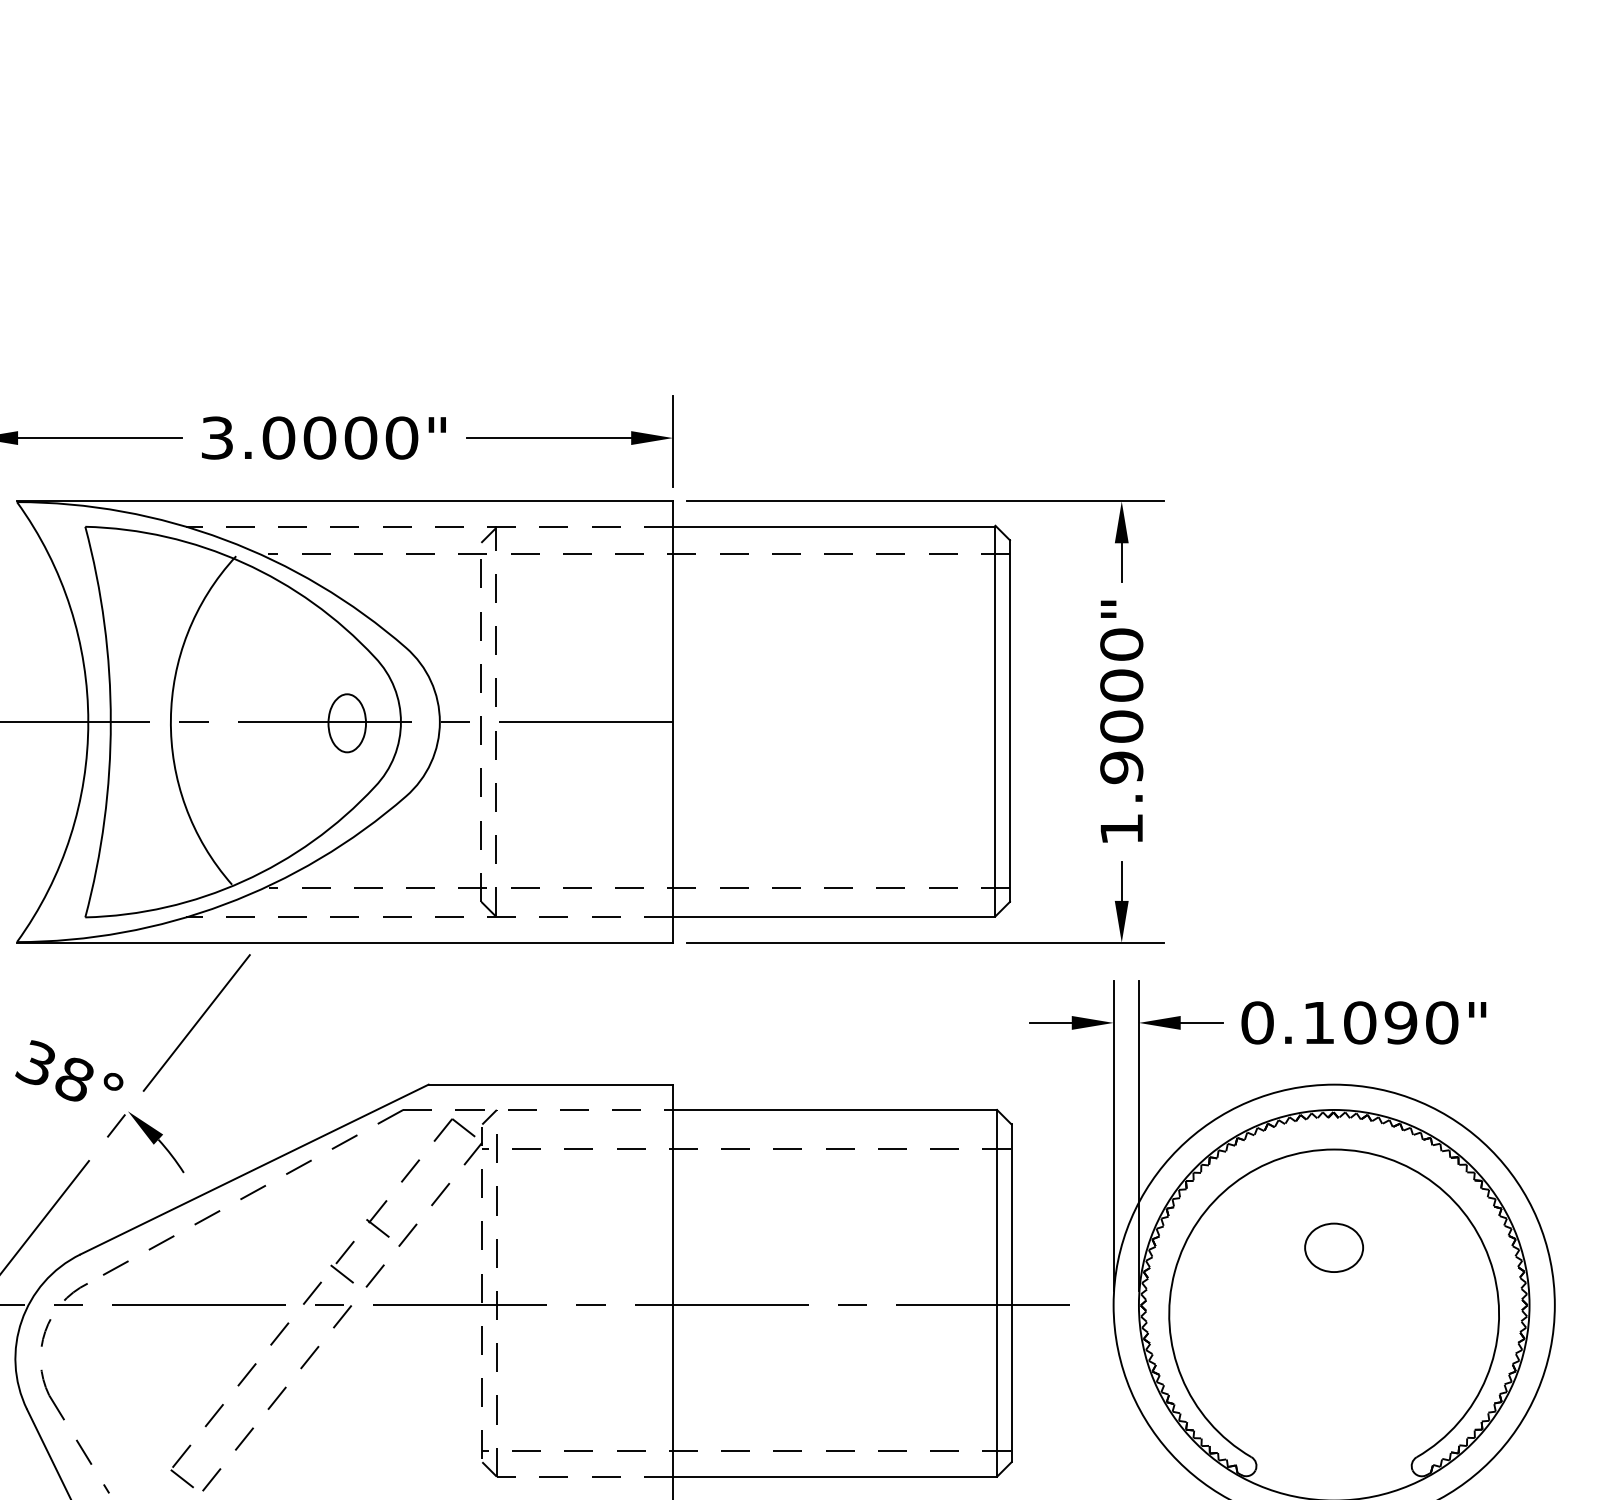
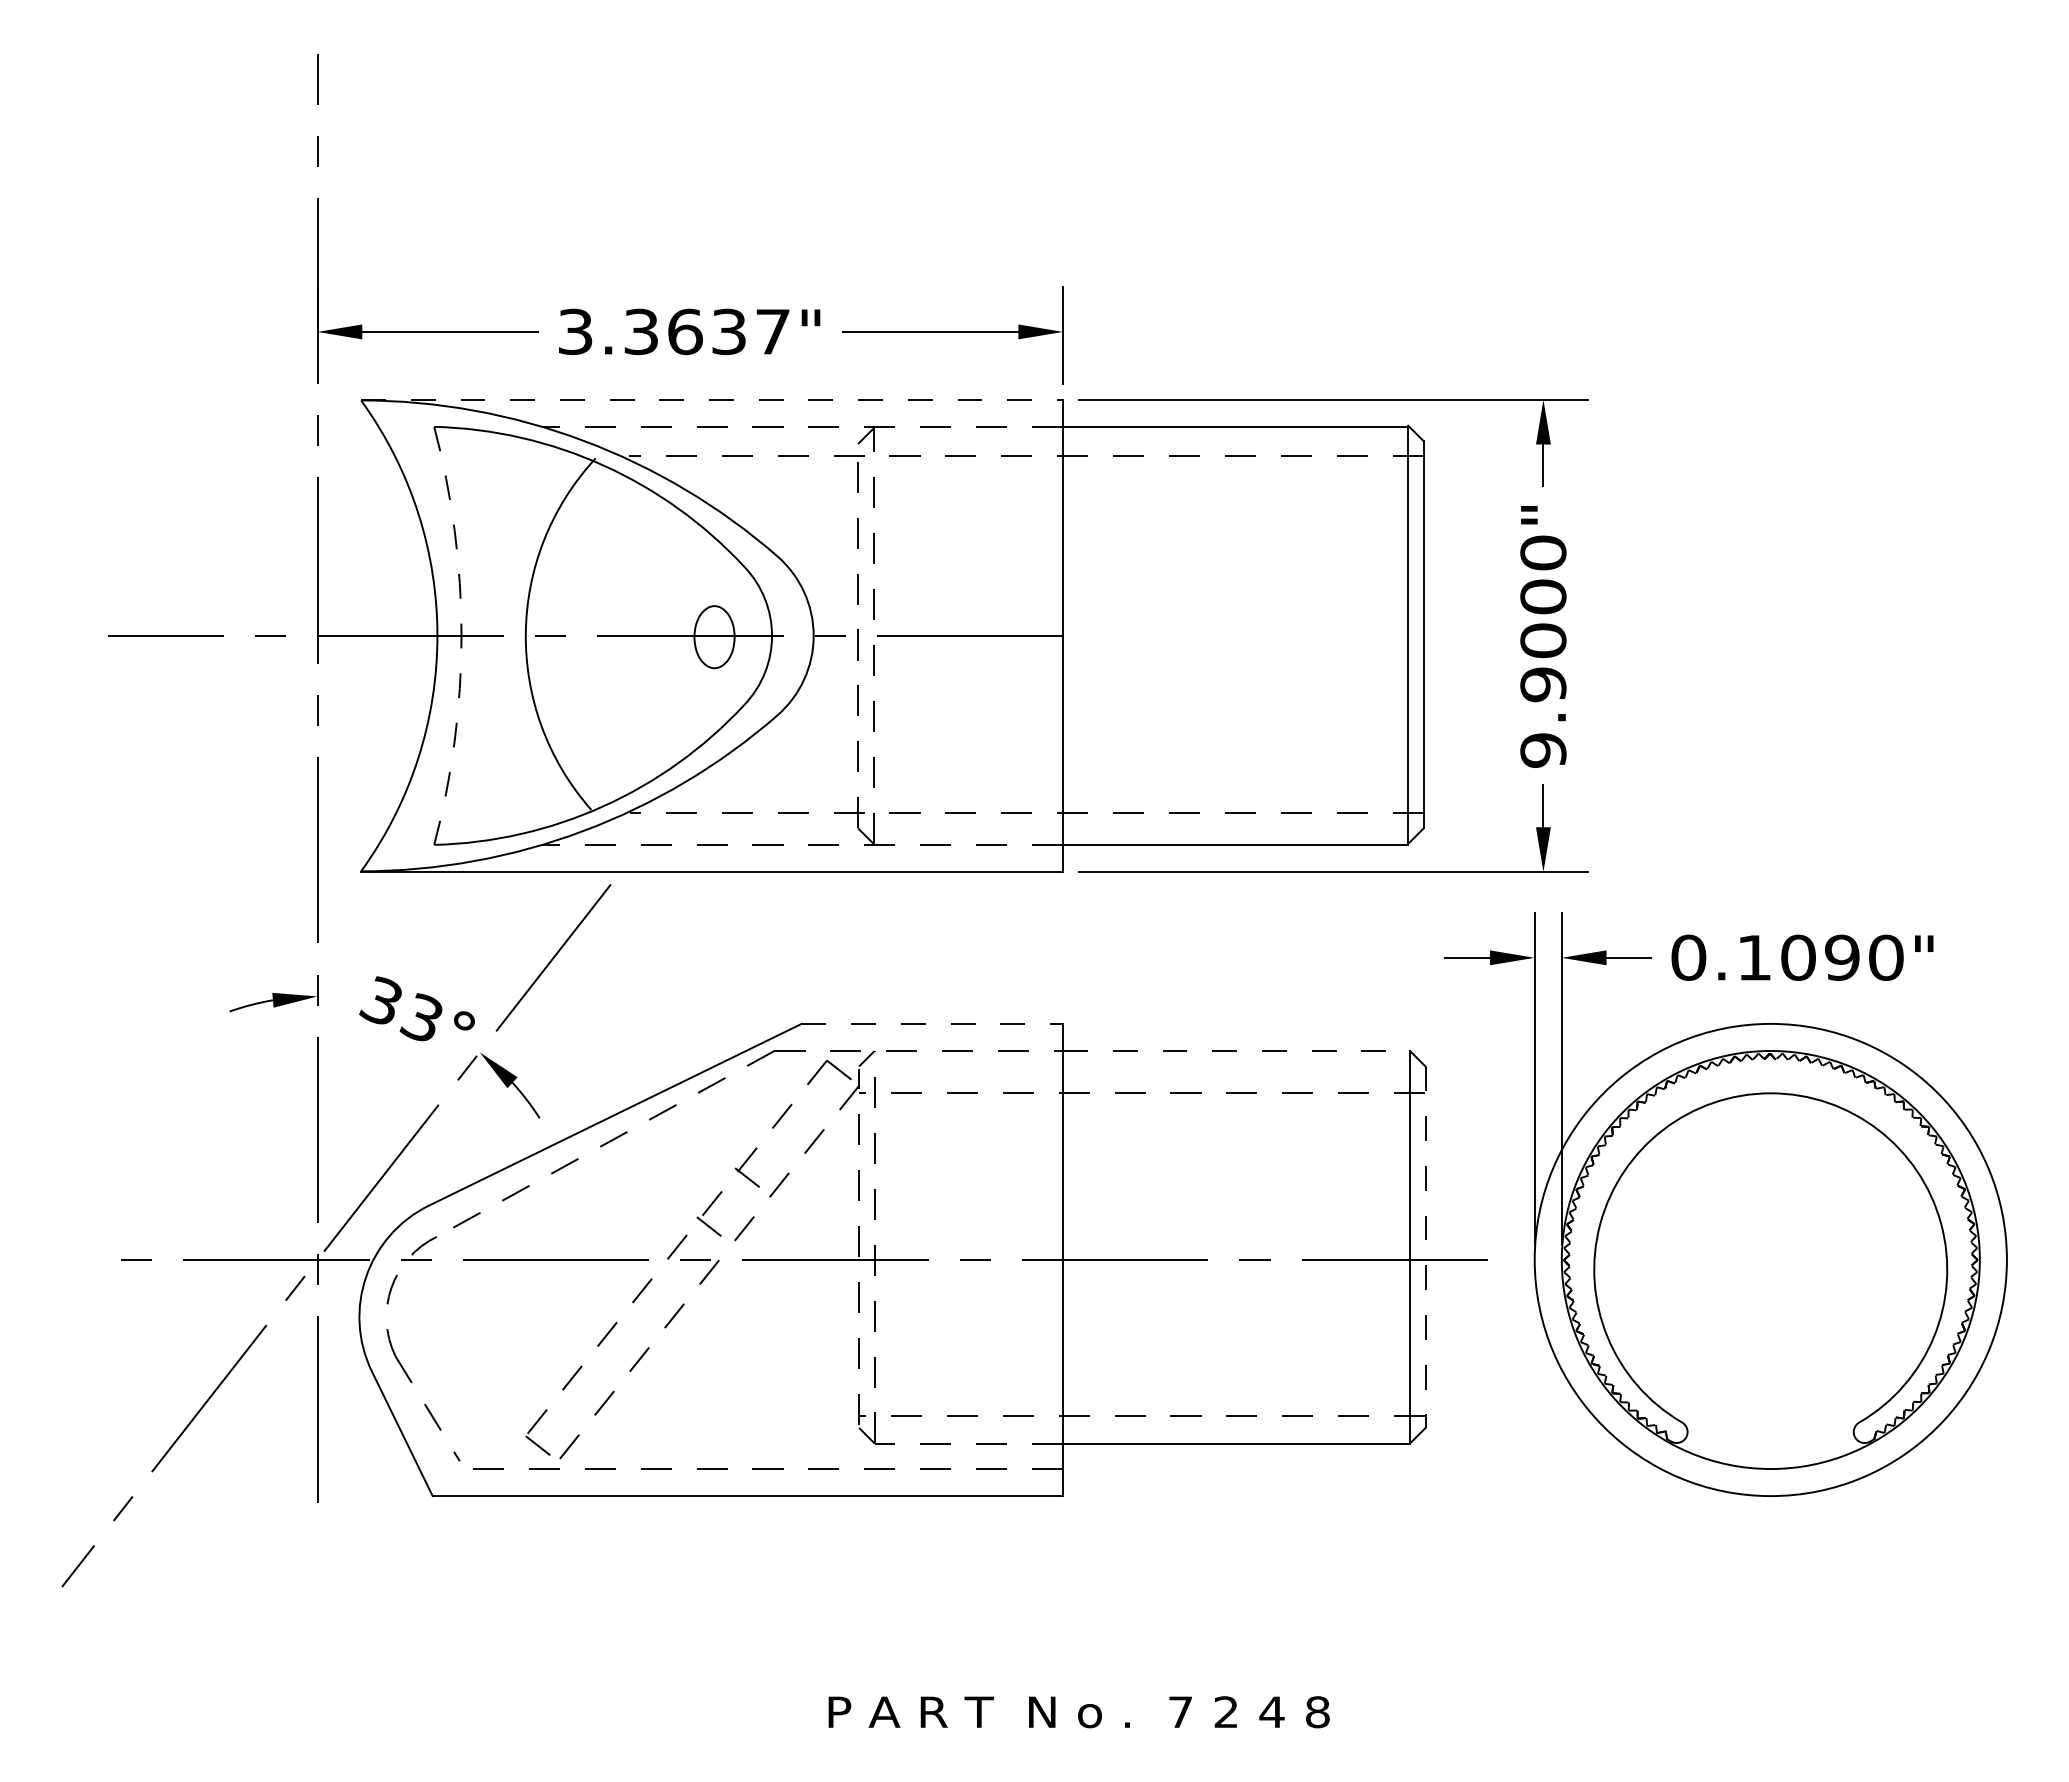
text: (340, 437) -> (707, 331), 3.0000" -> 3.3637"
line: (345, 501) -> (712, 399), solid -> dashed
arc: (110, 721) -> (461, 635), solid -> dashed
text: (1121, 829) -> (1543, 750), 1.9000" -> 9.9000"
text: (73, 1078) -> (421, 1017), 38° -> 33°
line: (550, 1084) -> (932, 1023), solid -> dashed
line: (835, 1109) -> (1237, 1050), solid -> dashed
part: (1333, 1247) -> (1770, 1198), removed
line: (1011, 1293) -> (1425, 1247), solid -> dashed

